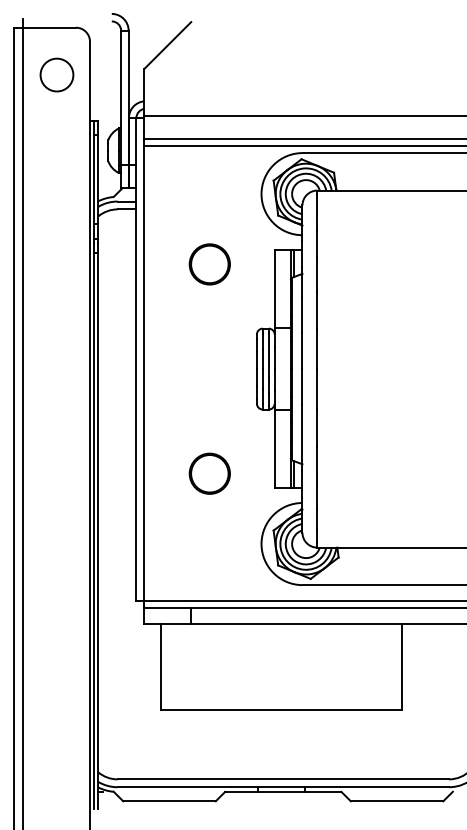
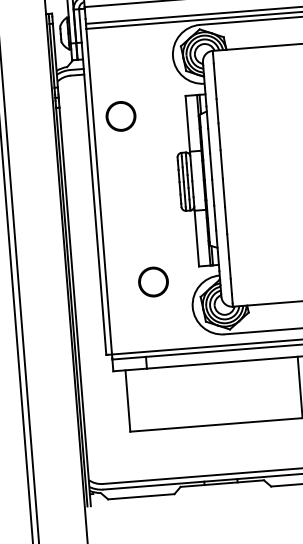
part: (209, 264) -> (120, 116), moved
part: (209, 473) -> (153, 281), moved

